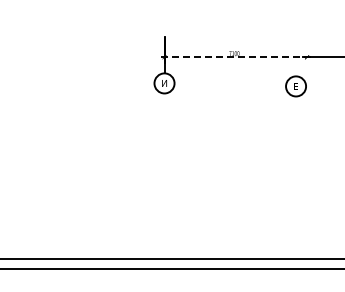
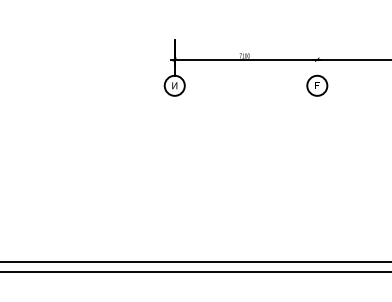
line: (235, 57) -> (245, 59), dashed -> solid
part: (296, 86) -> (317, 85), moved

